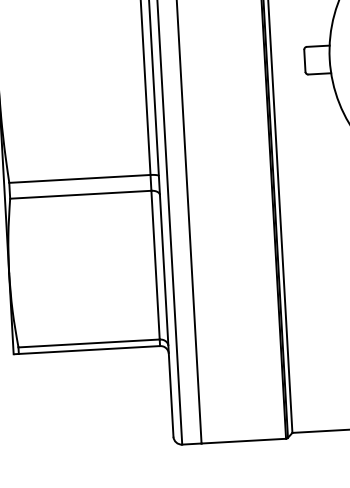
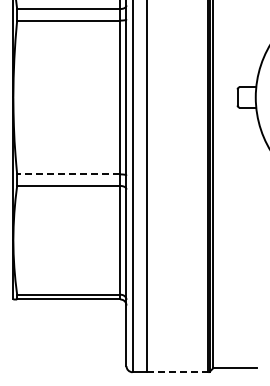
line: (79, 179) -> (68, 174), solid -> dashed
line: (243, 441) -> (177, 372), solid -> dashed

